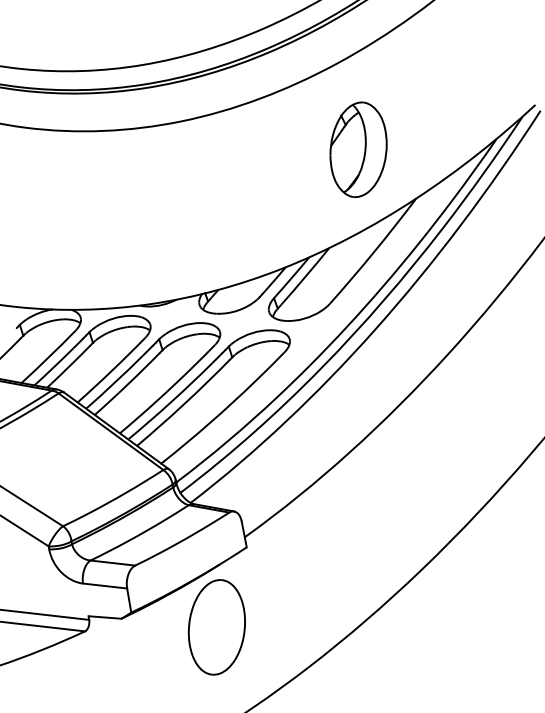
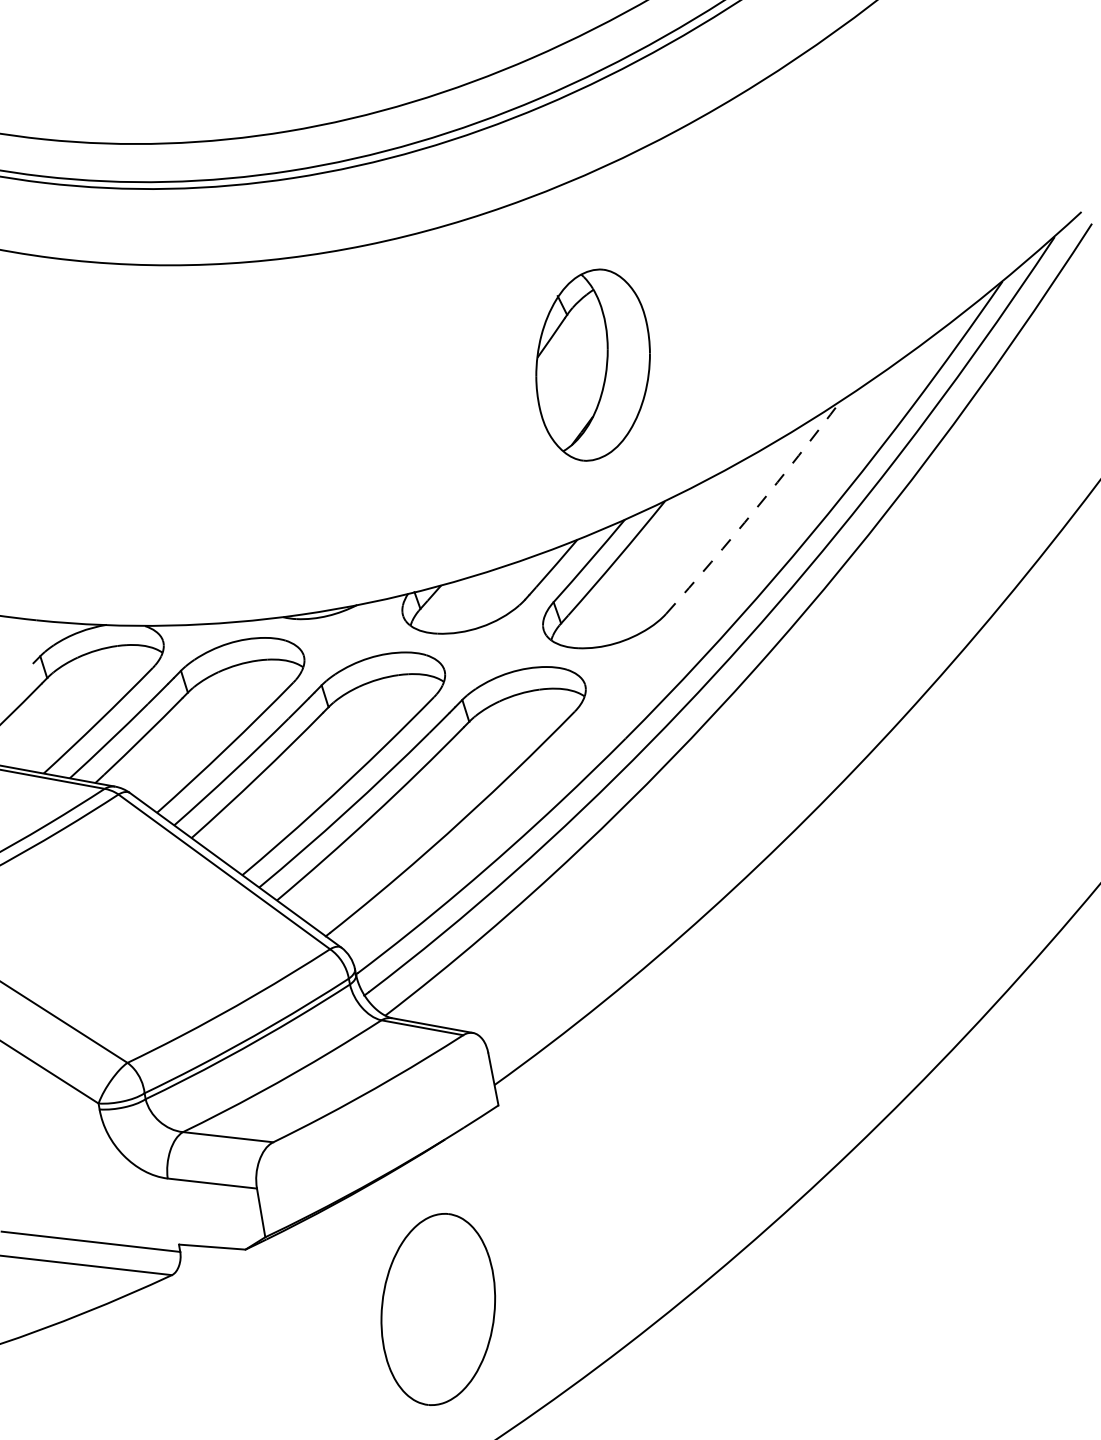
part: (358, 149) -> (592, 364), moved
arc: (374, 252) -> (756, 509), solid -> dashed
part: (216, 627) -> (437, 1309), moved

